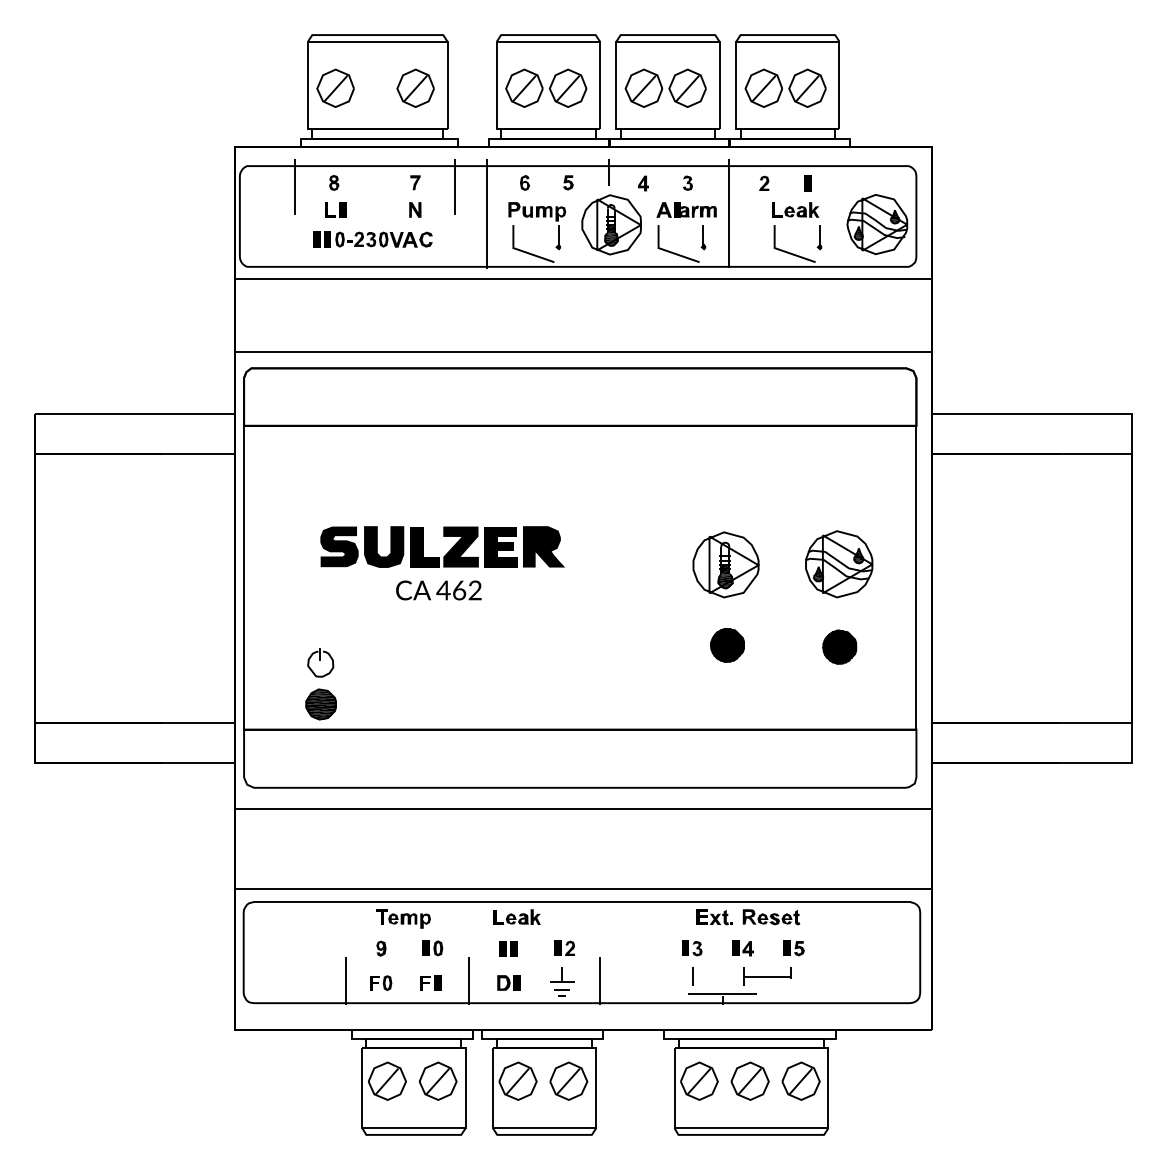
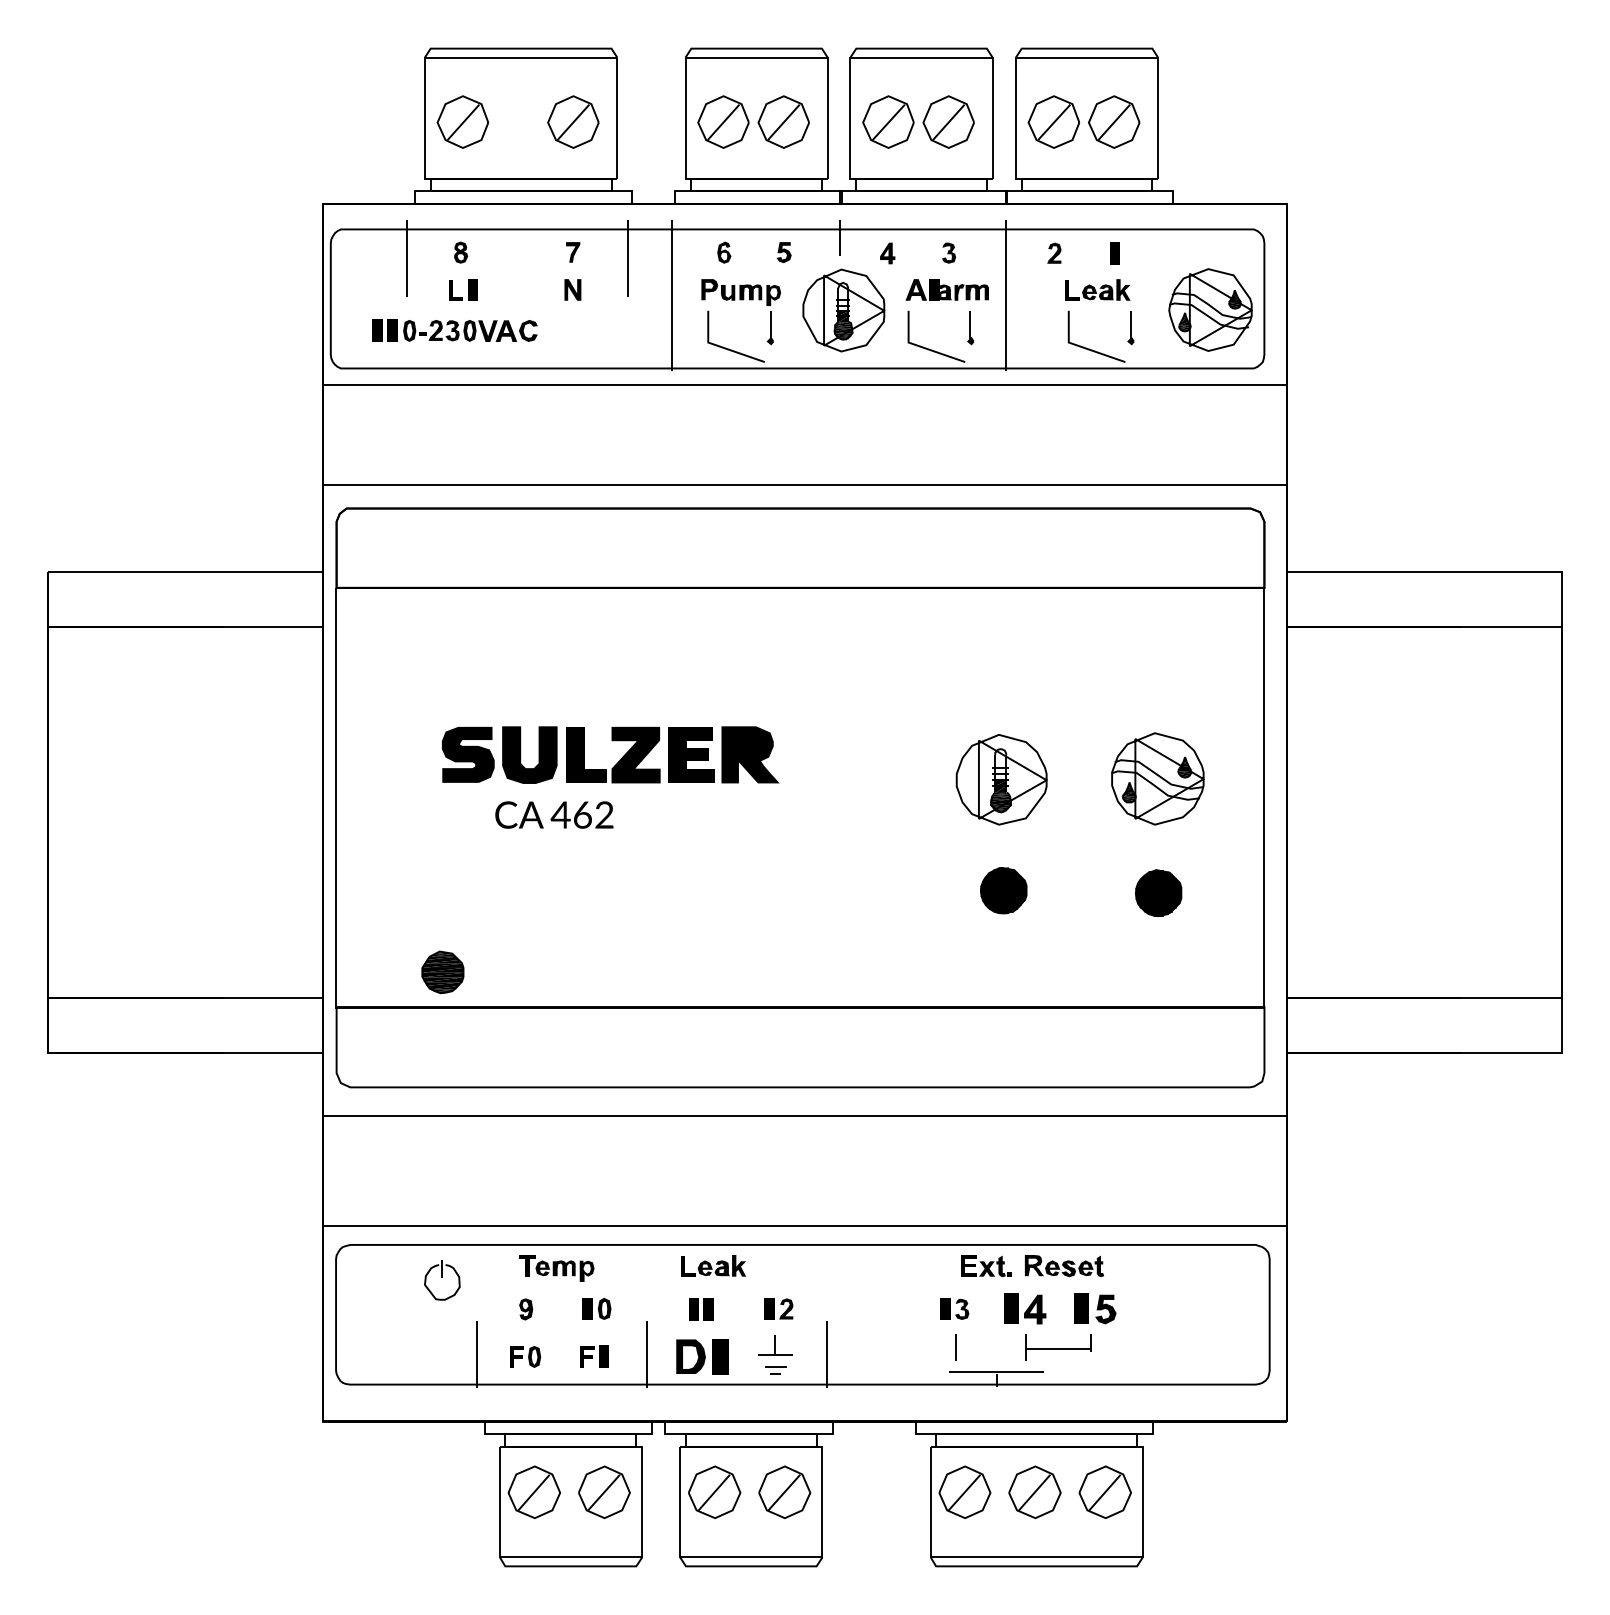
part: (372, 239) -> (454, 330), moved
text: (438, 590) -> (553, 815), moved
part: (320, 662) -> (442, 1280), moved
part: (742, 948) -> (1024, 1309), size x1.4
part: (793, 948) -> (1094, 1309), size x1.4
part: (508, 982) -> (701, 1356), size x1.6

